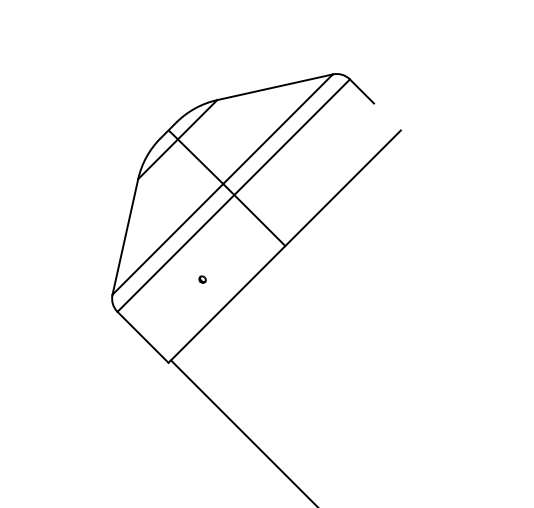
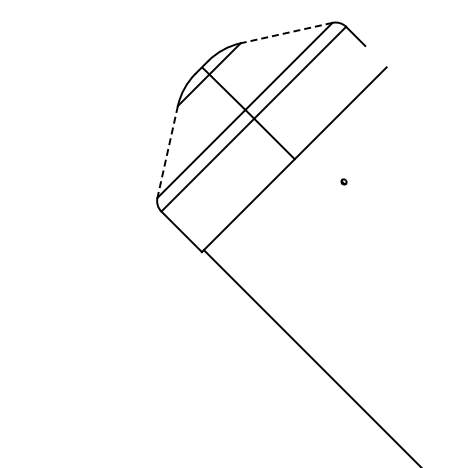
line: (274, 87) -> (286, 33), solid -> dashed
line: (125, 237) -> (167, 152), solid -> dashed
part: (201, 279) -> (343, 181), moved

